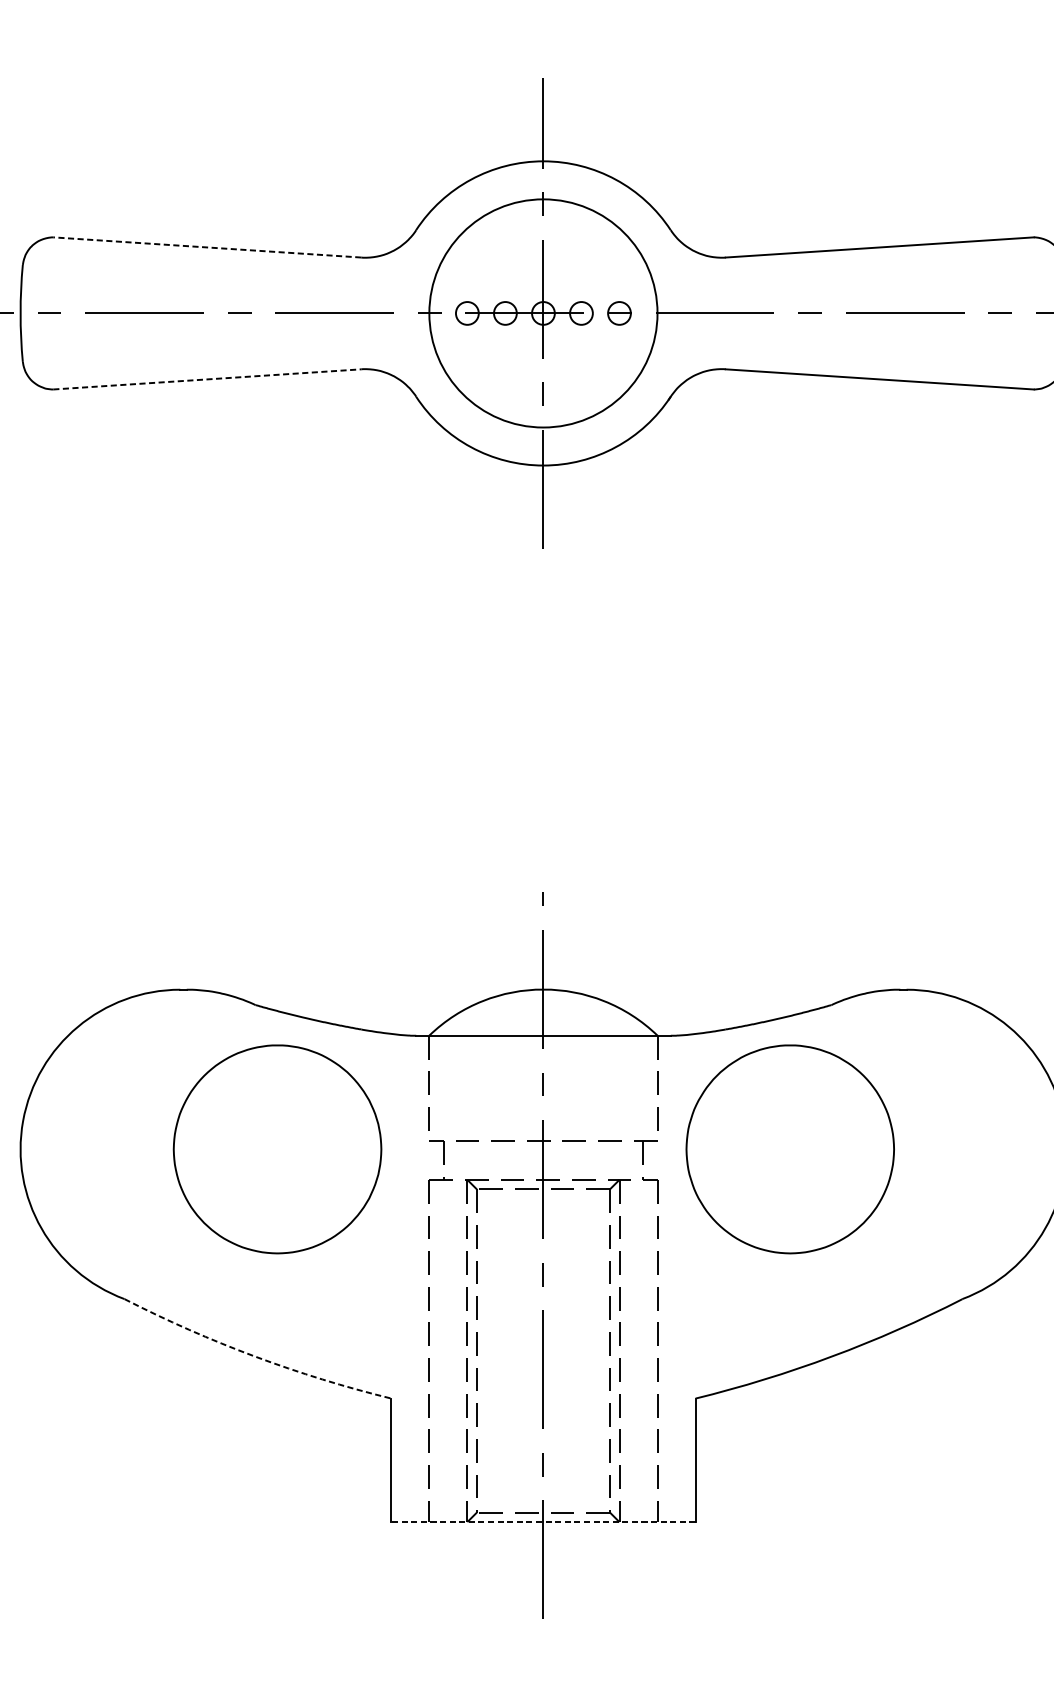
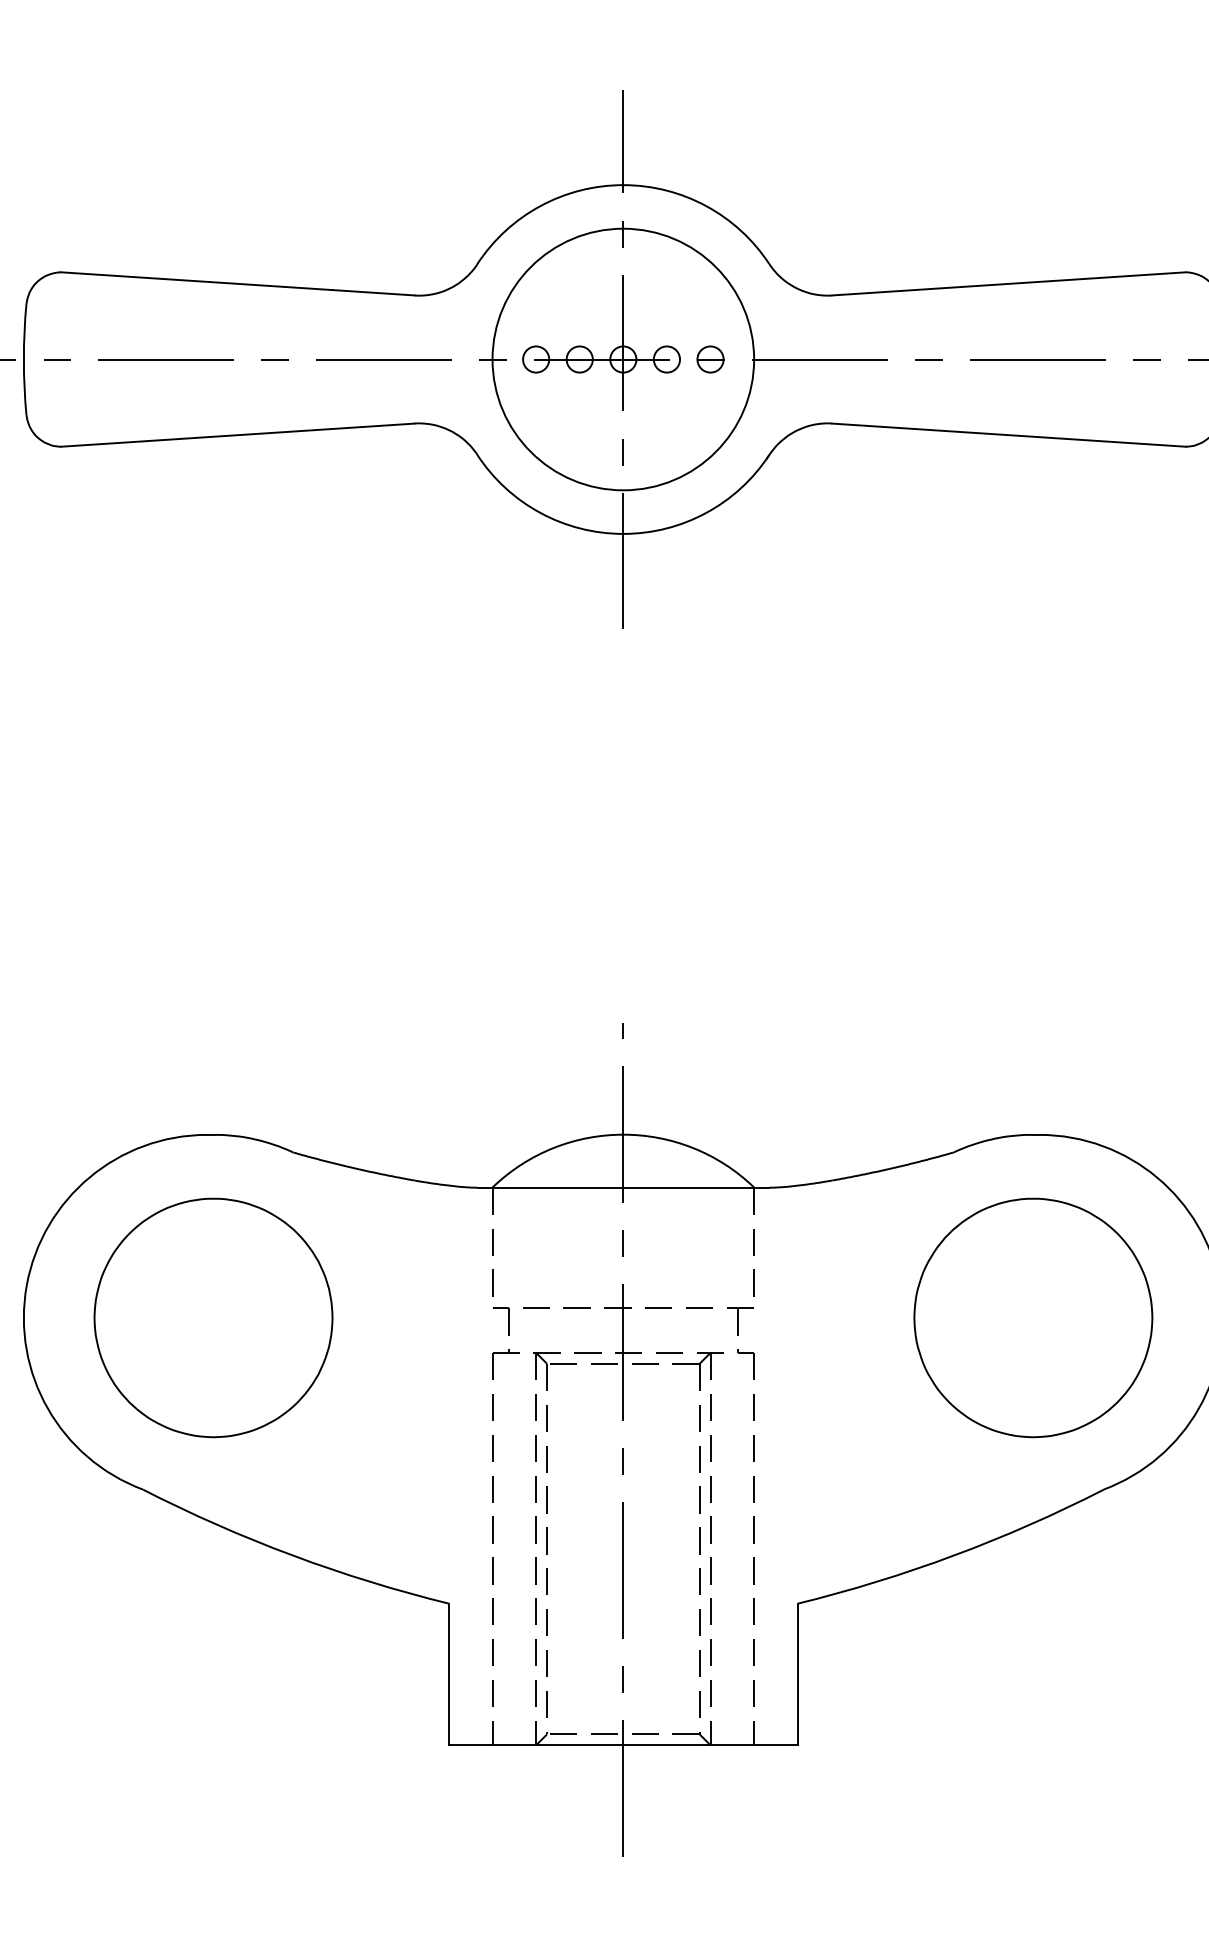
line: (206, 247) -> (237, 283), dashed -> solid
line: (206, 379) -> (237, 435), dashed -> solid
part: (277, 1148) -> (213, 1317), moved
part: (790, 1148) -> (1033, 1317), moved
arc: (254, 1356) -> (292, 1555), dashed -> solid
line: (542, 1522) -> (622, 1745), dashed -> solid

